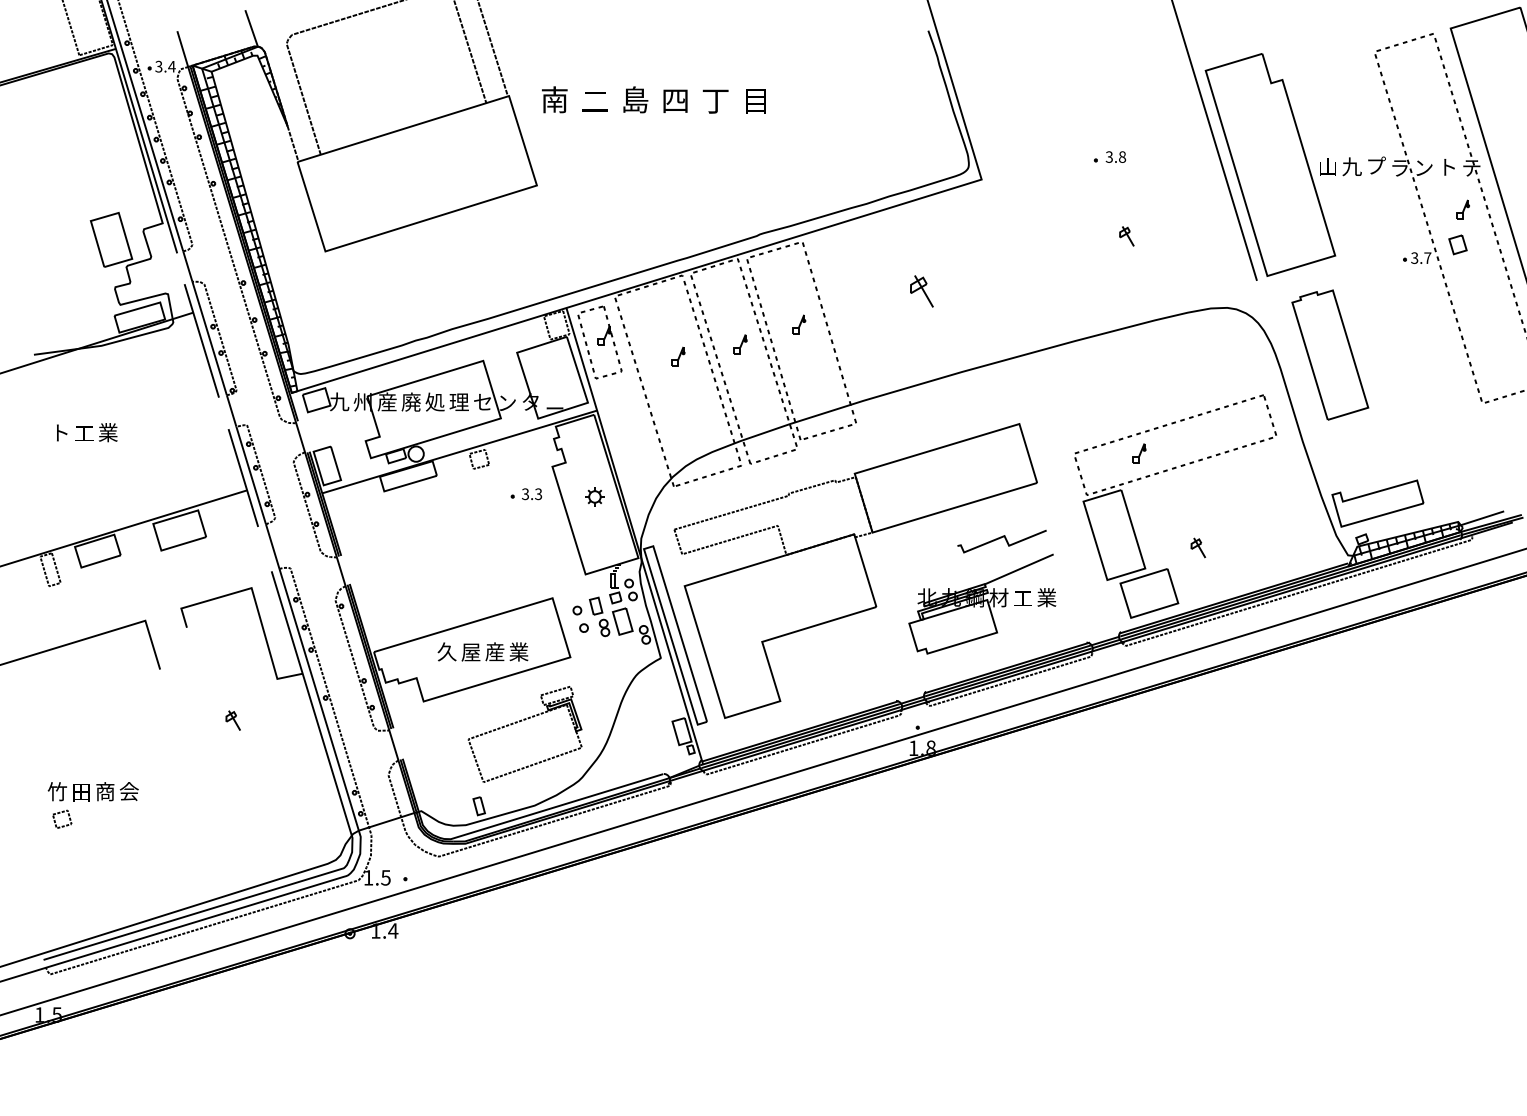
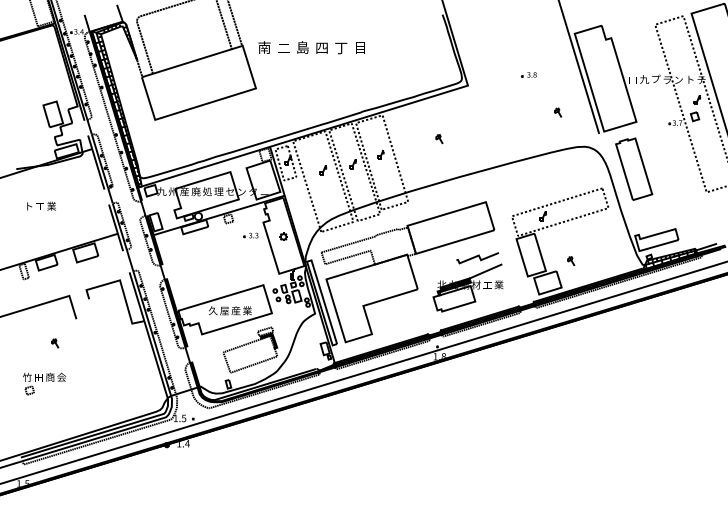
part: (1127, 235) -> (558, 112), moved
part: (921, 292) -> (439, 139), size x0.62
part: (233, 720) -> (55, 343), moved

